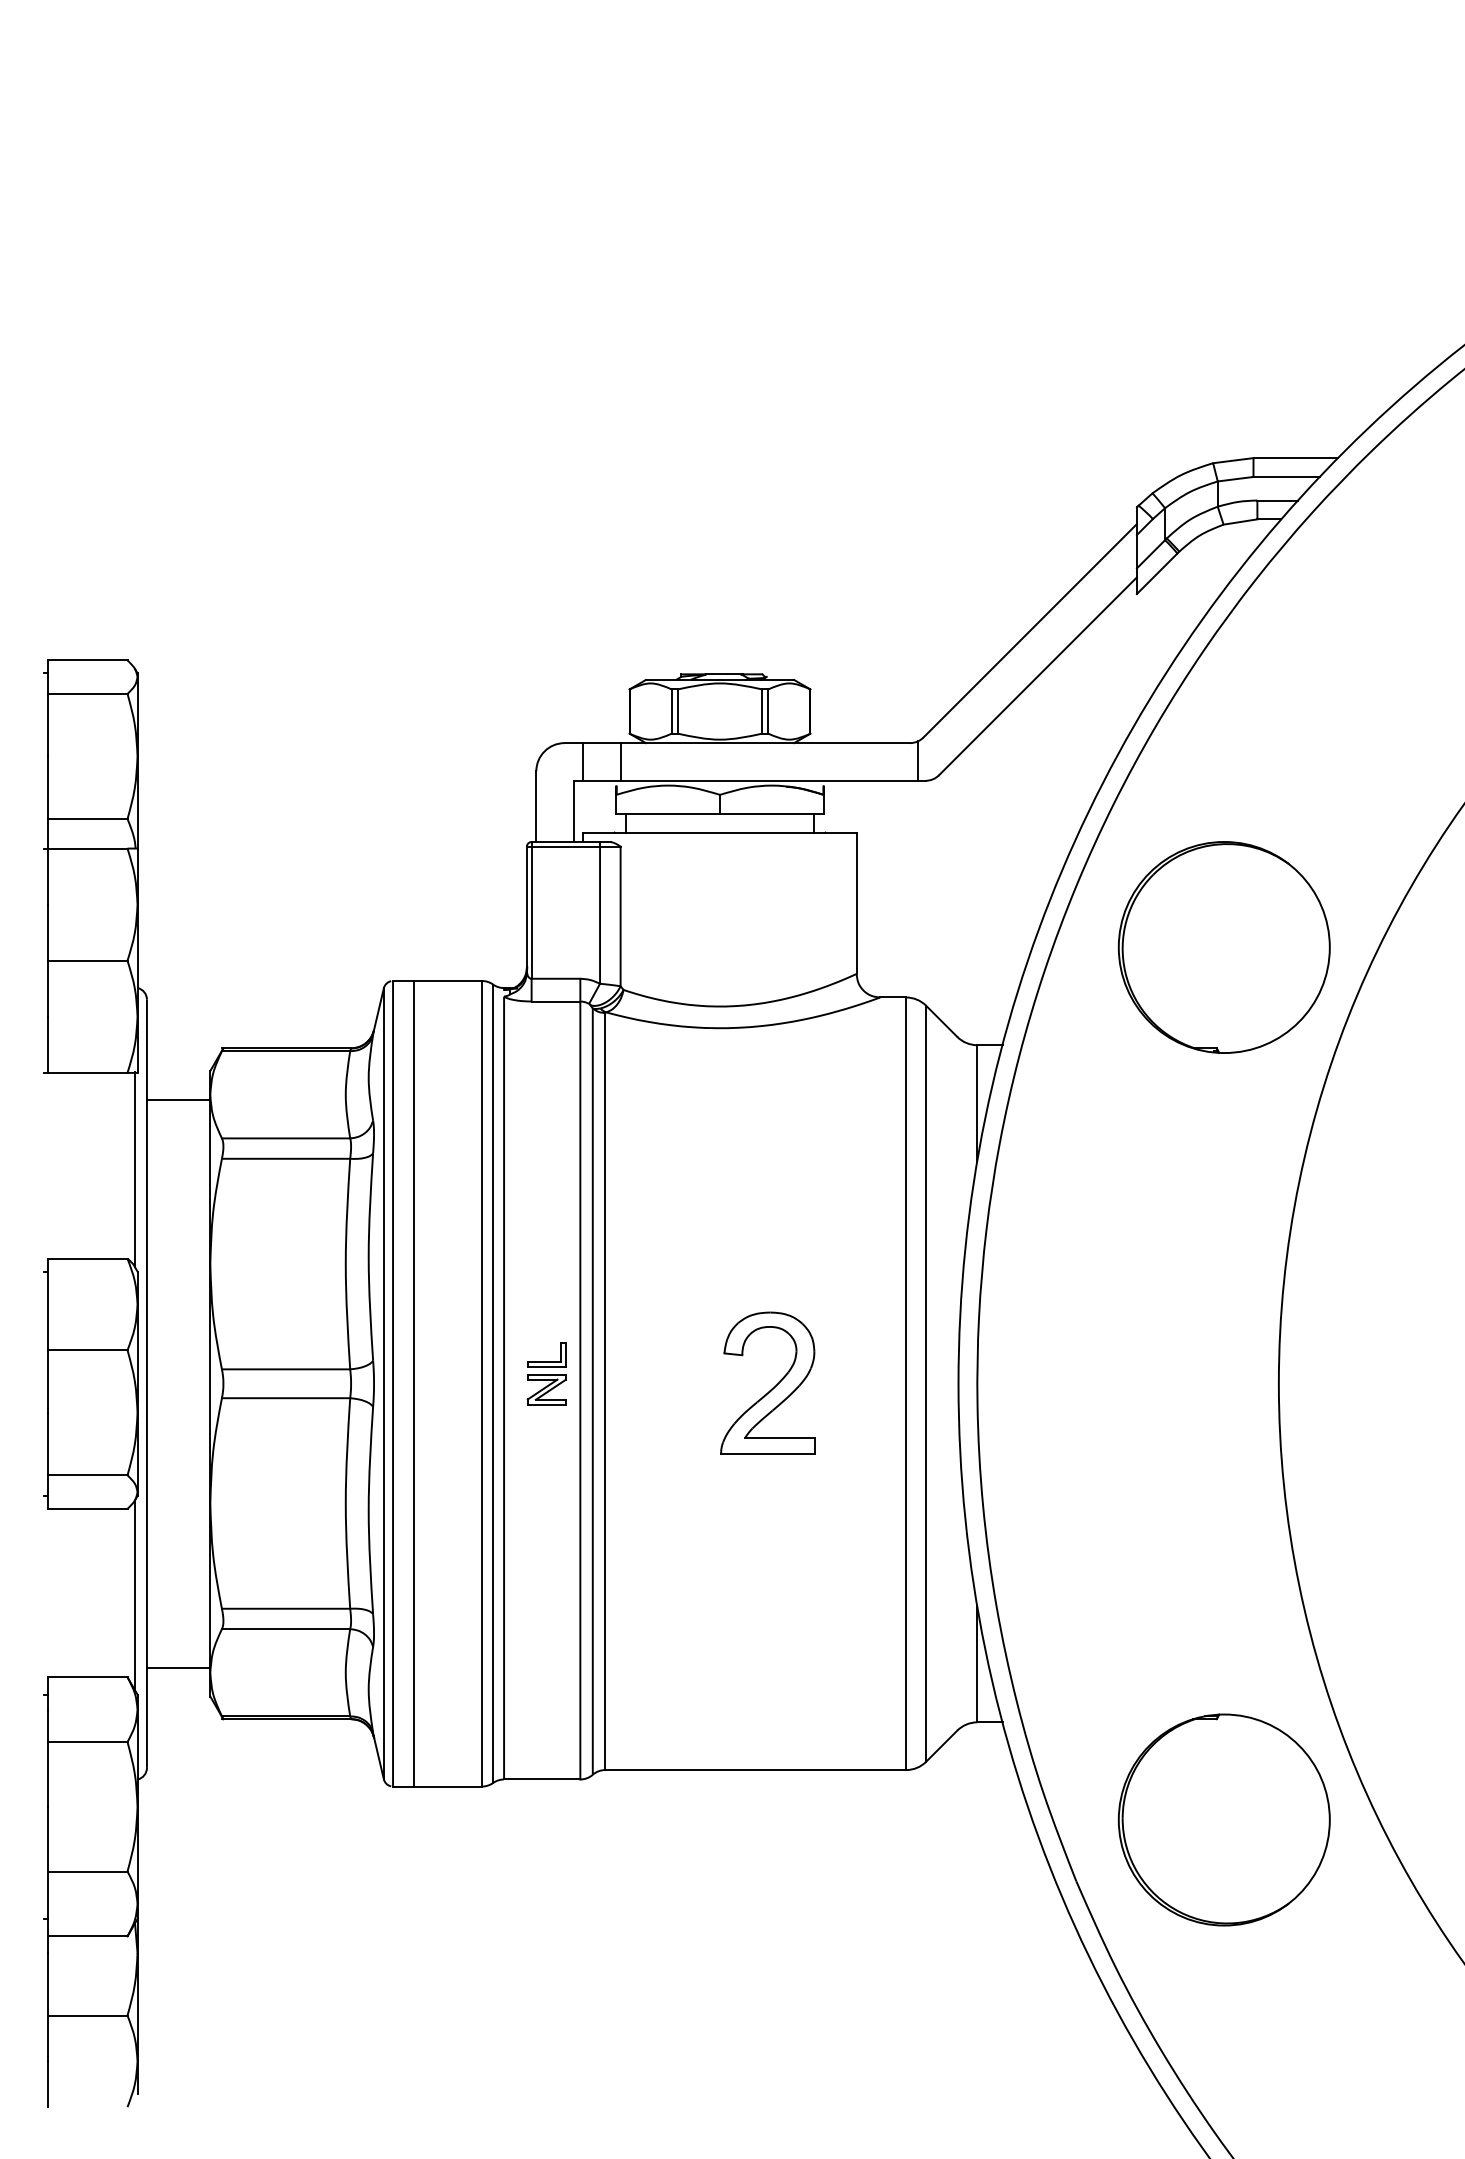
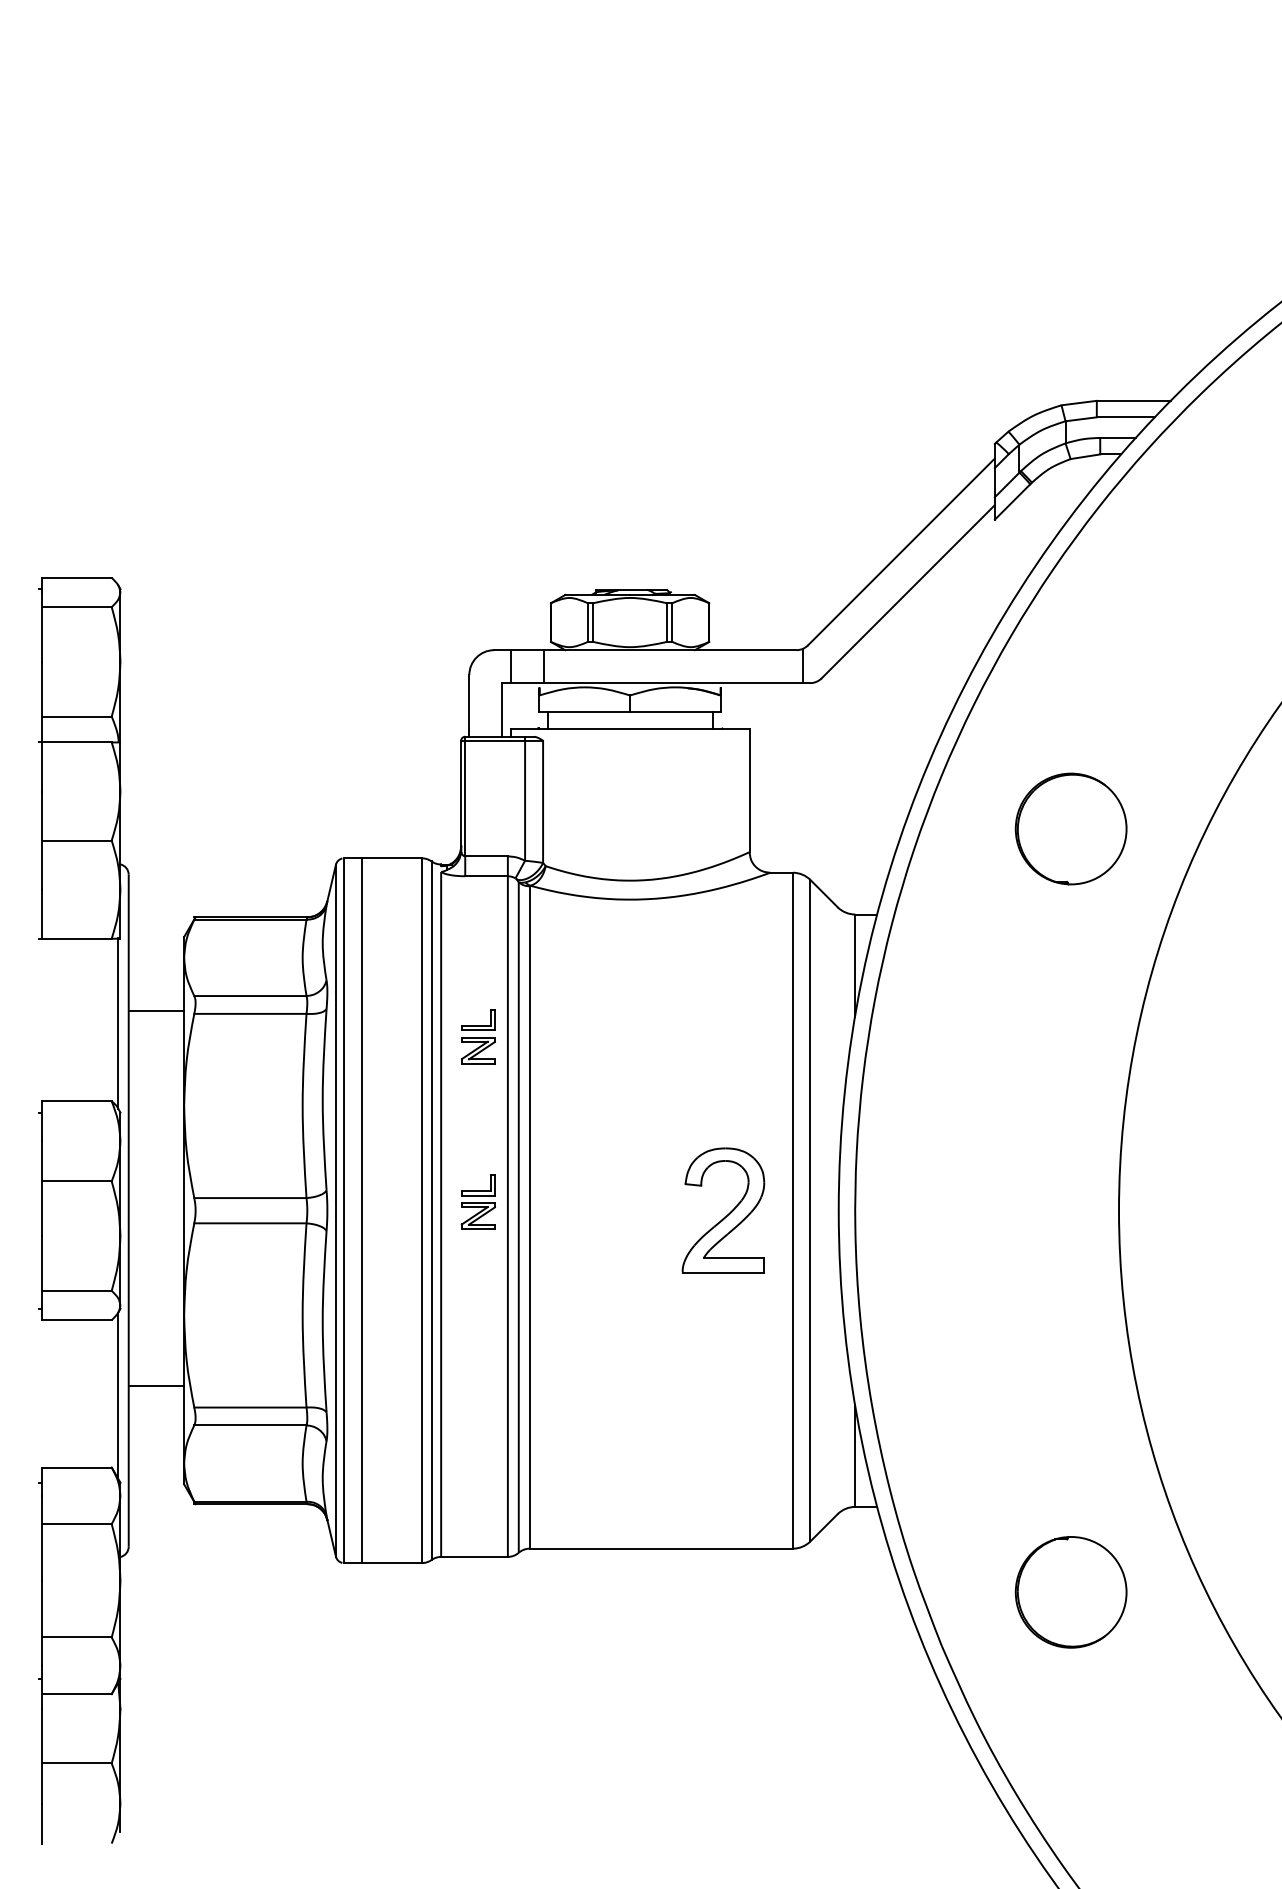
part: (1223, 947) -> (1070, 829), size x0.6
line: (178, 1099) -> (156, 1010), moved
part: (546, 1184) -> (478, 1036), added
part: (772, 1387) -> (727, 1213), moved
line: (178, 1667) -> (156, 1385), moved
part: (1223, 1819) -> (1070, 1591), size x0.6

